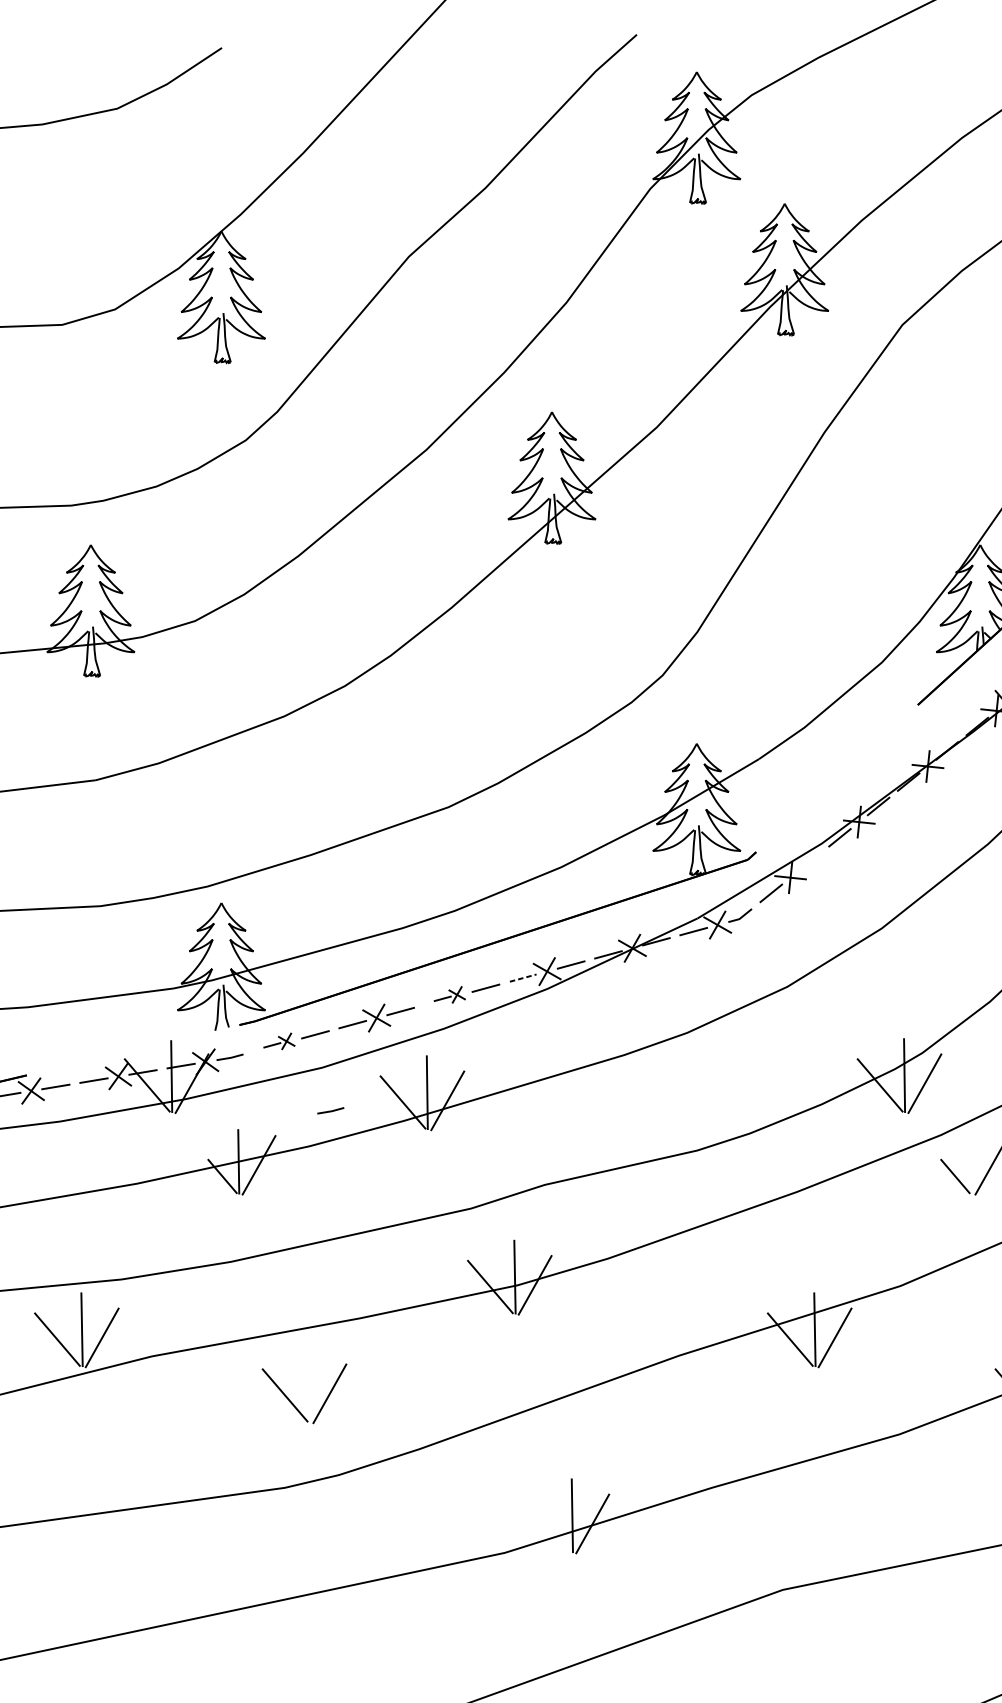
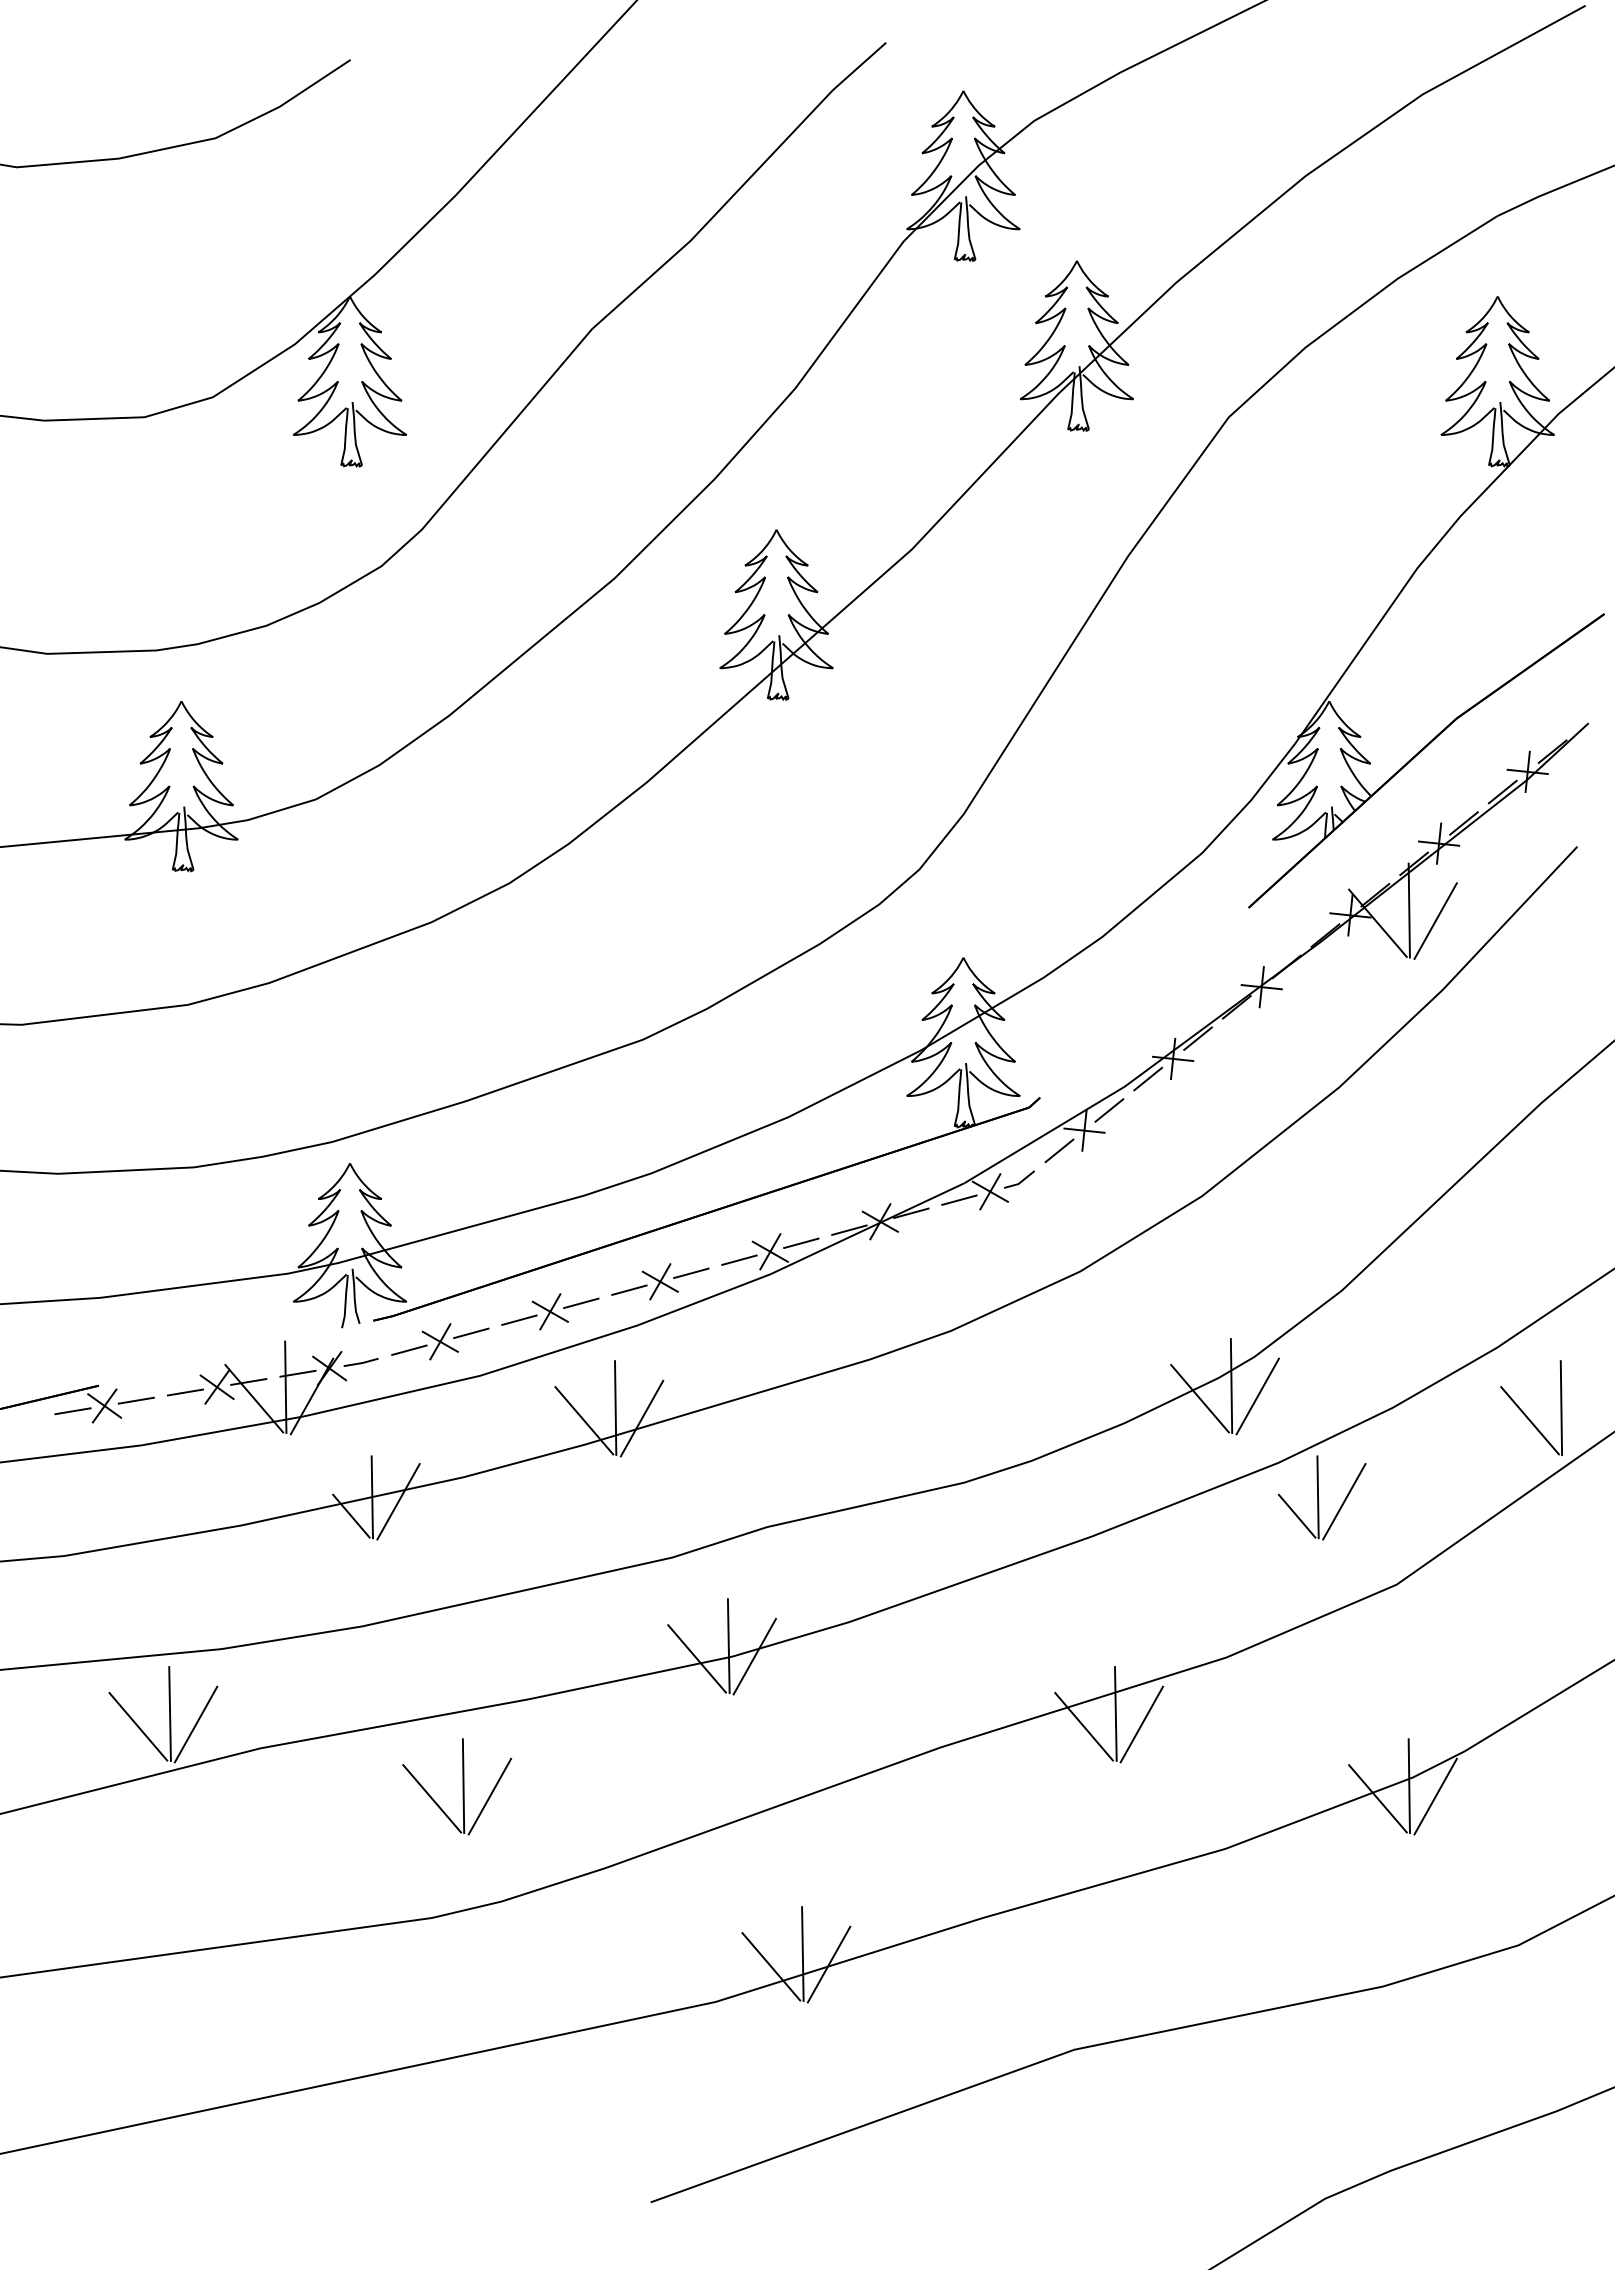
line: (809, 862) -> (1109, 1110), added
line: (523, 978) -> (739, 1260), dashed -> solid
part: (449, 994) -> (644, 1281), size x1.67
part: (279, 1041) -> (424, 1341), size x1.67
line: (330, 1110) -> (490, 1431), removed
line: (971, 1161) -> (1317, 1497), added
line: (309, 1385) -> (463, 1786), added
line: (548, 1525) -> (771, 1966), added

